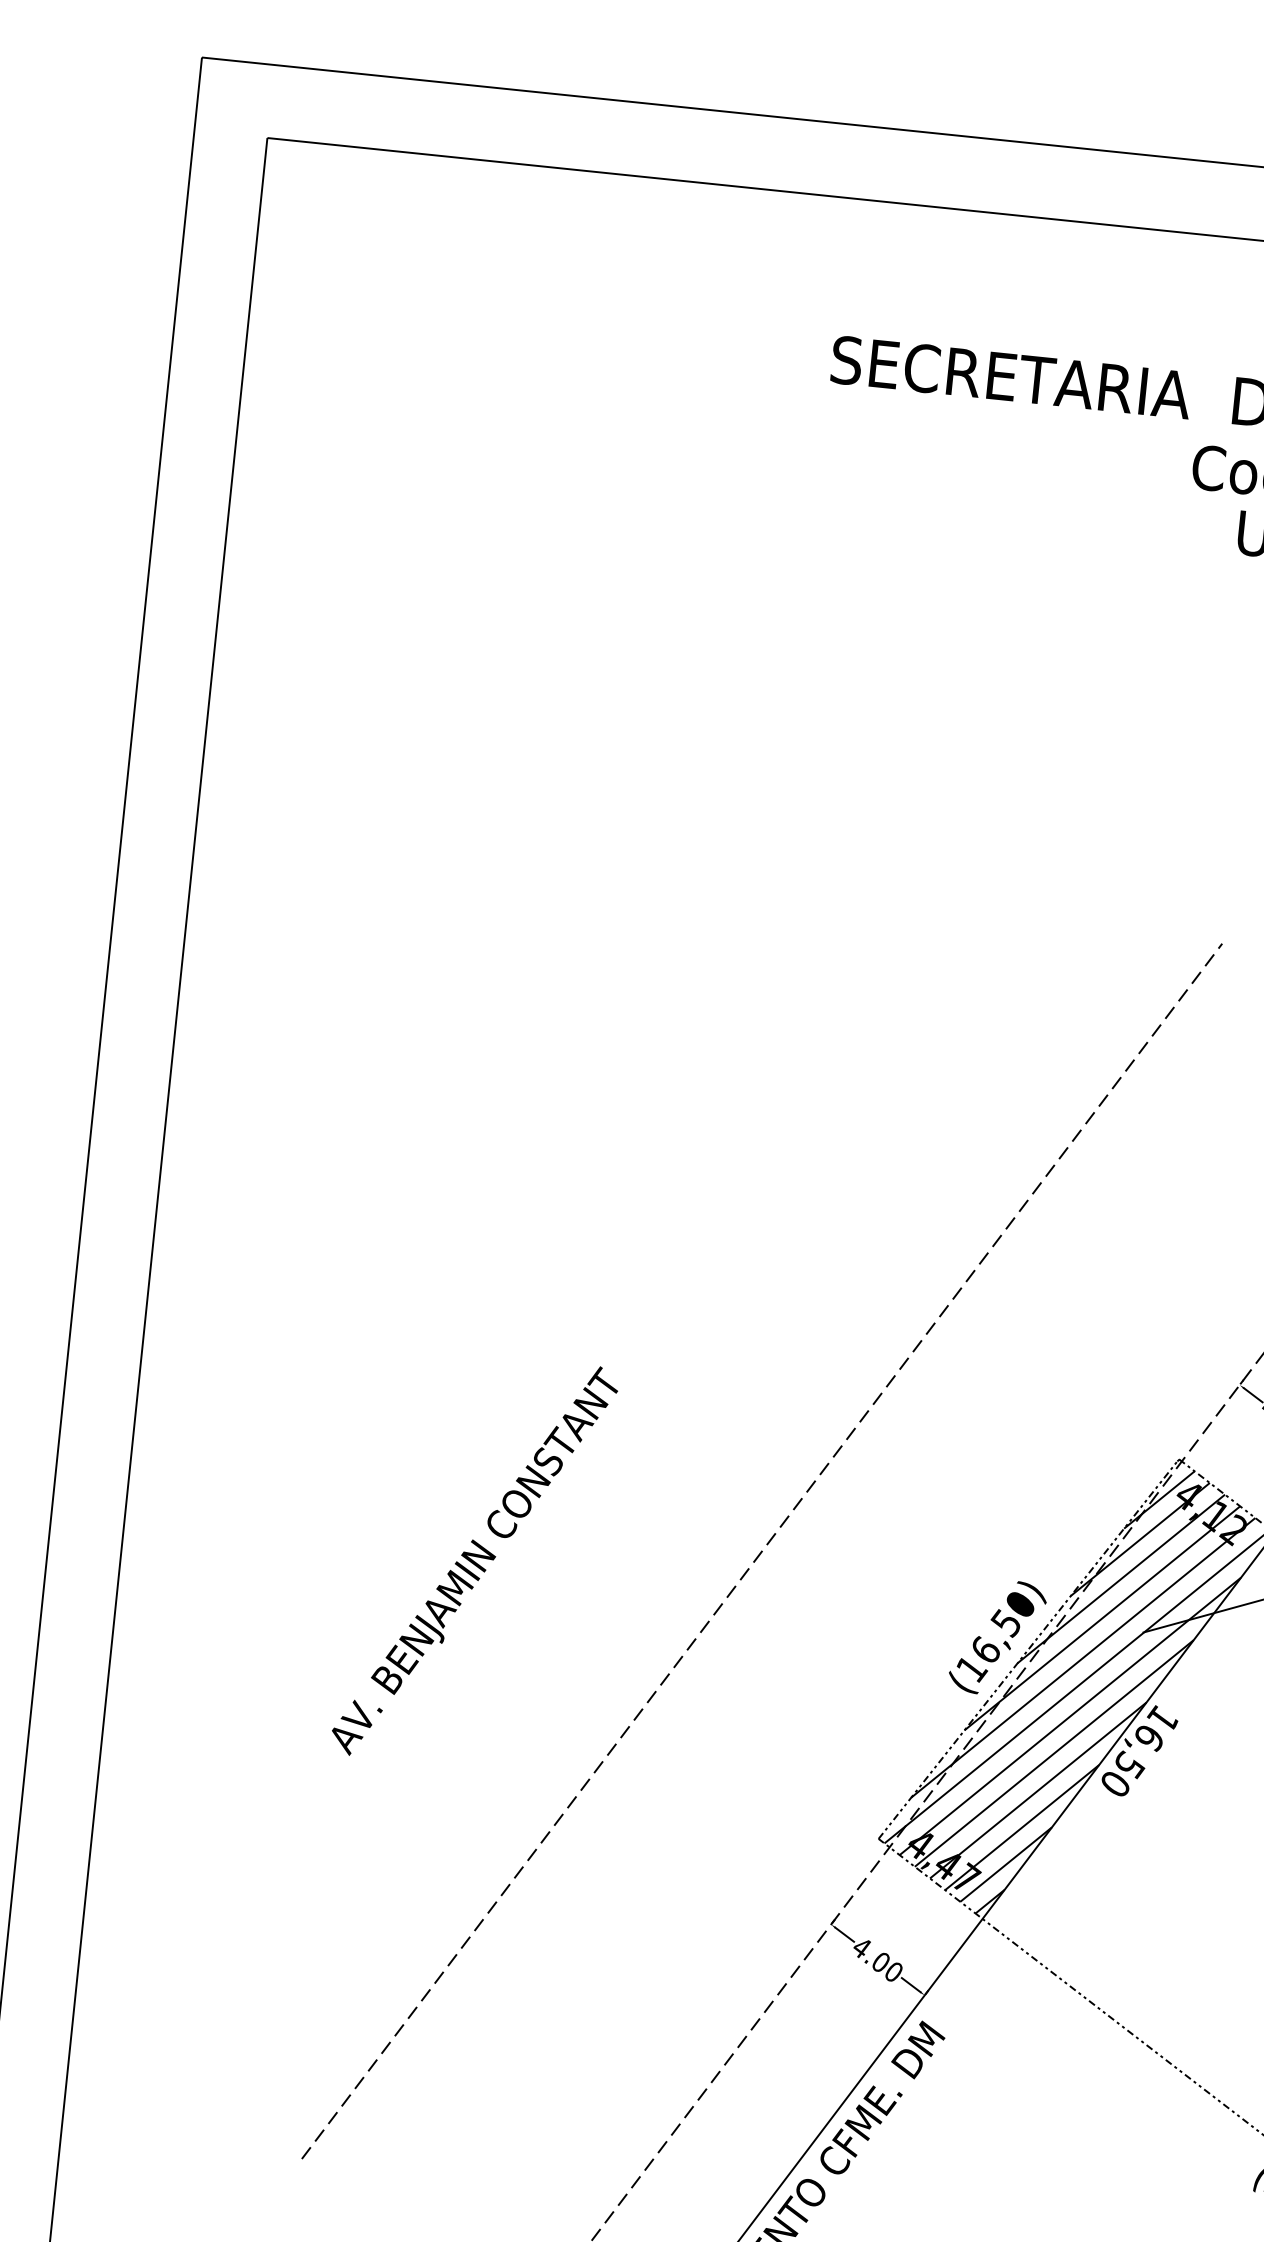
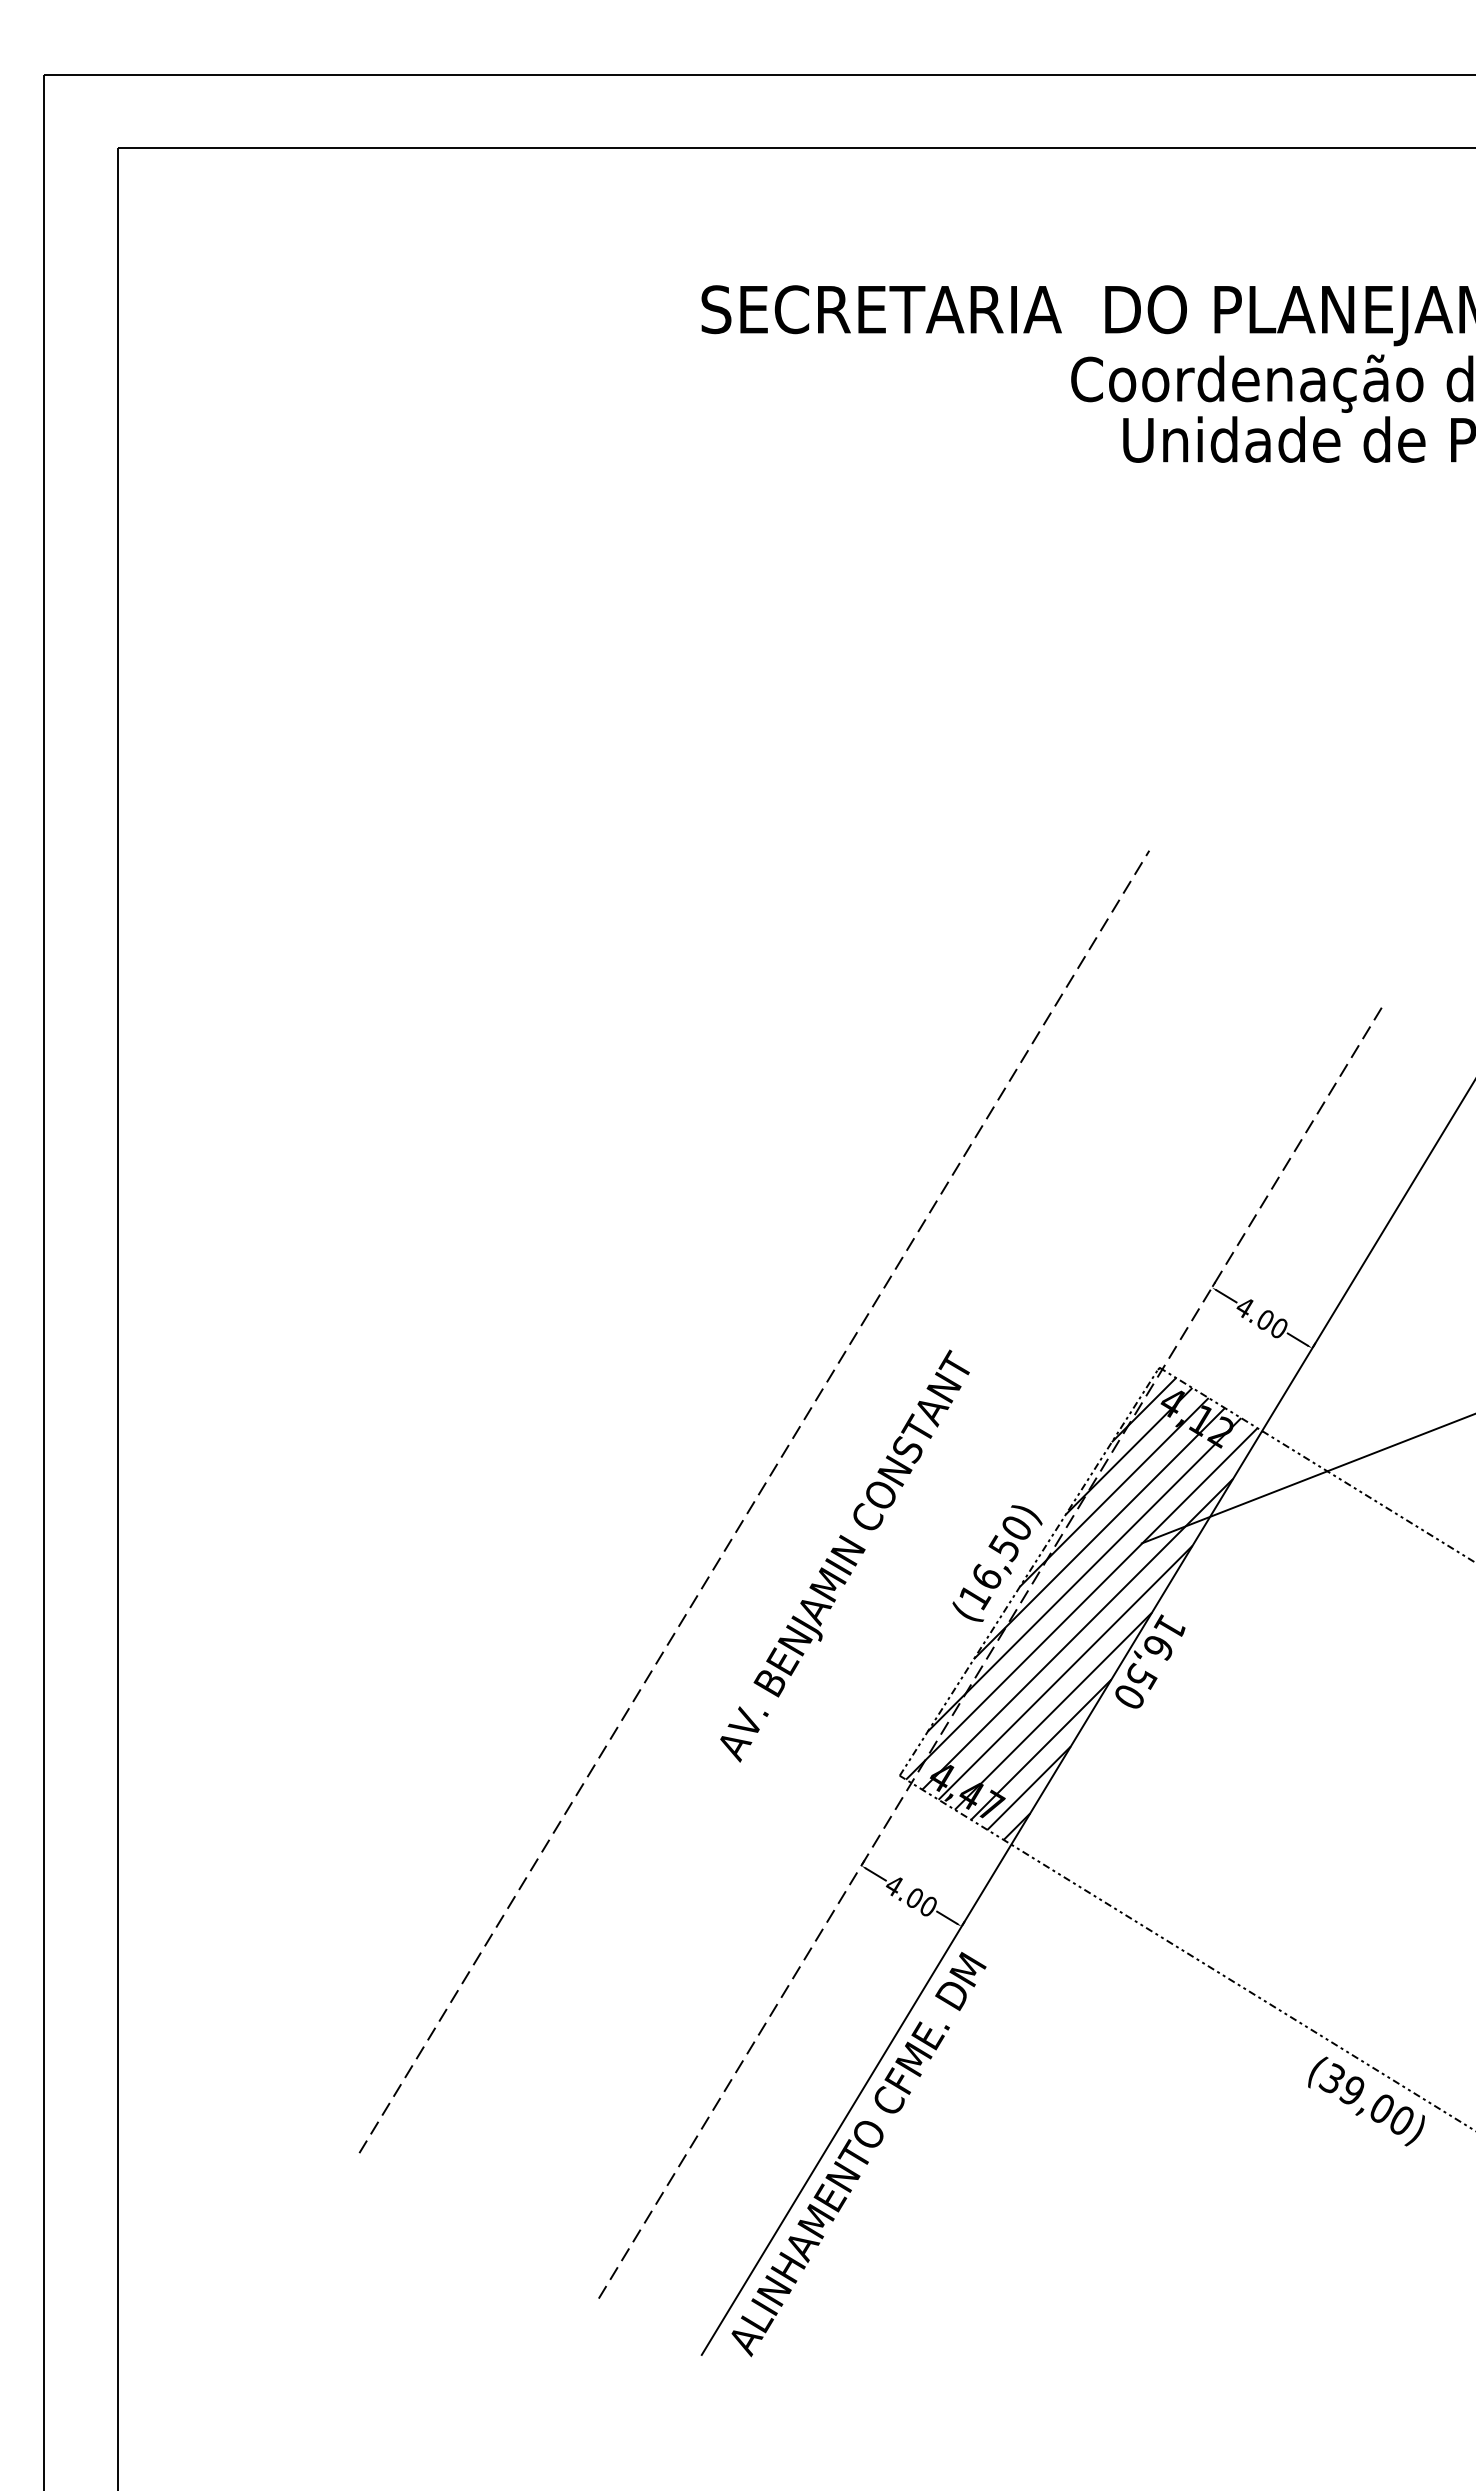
text: (474, 1560) -> (844, 1555), moved

